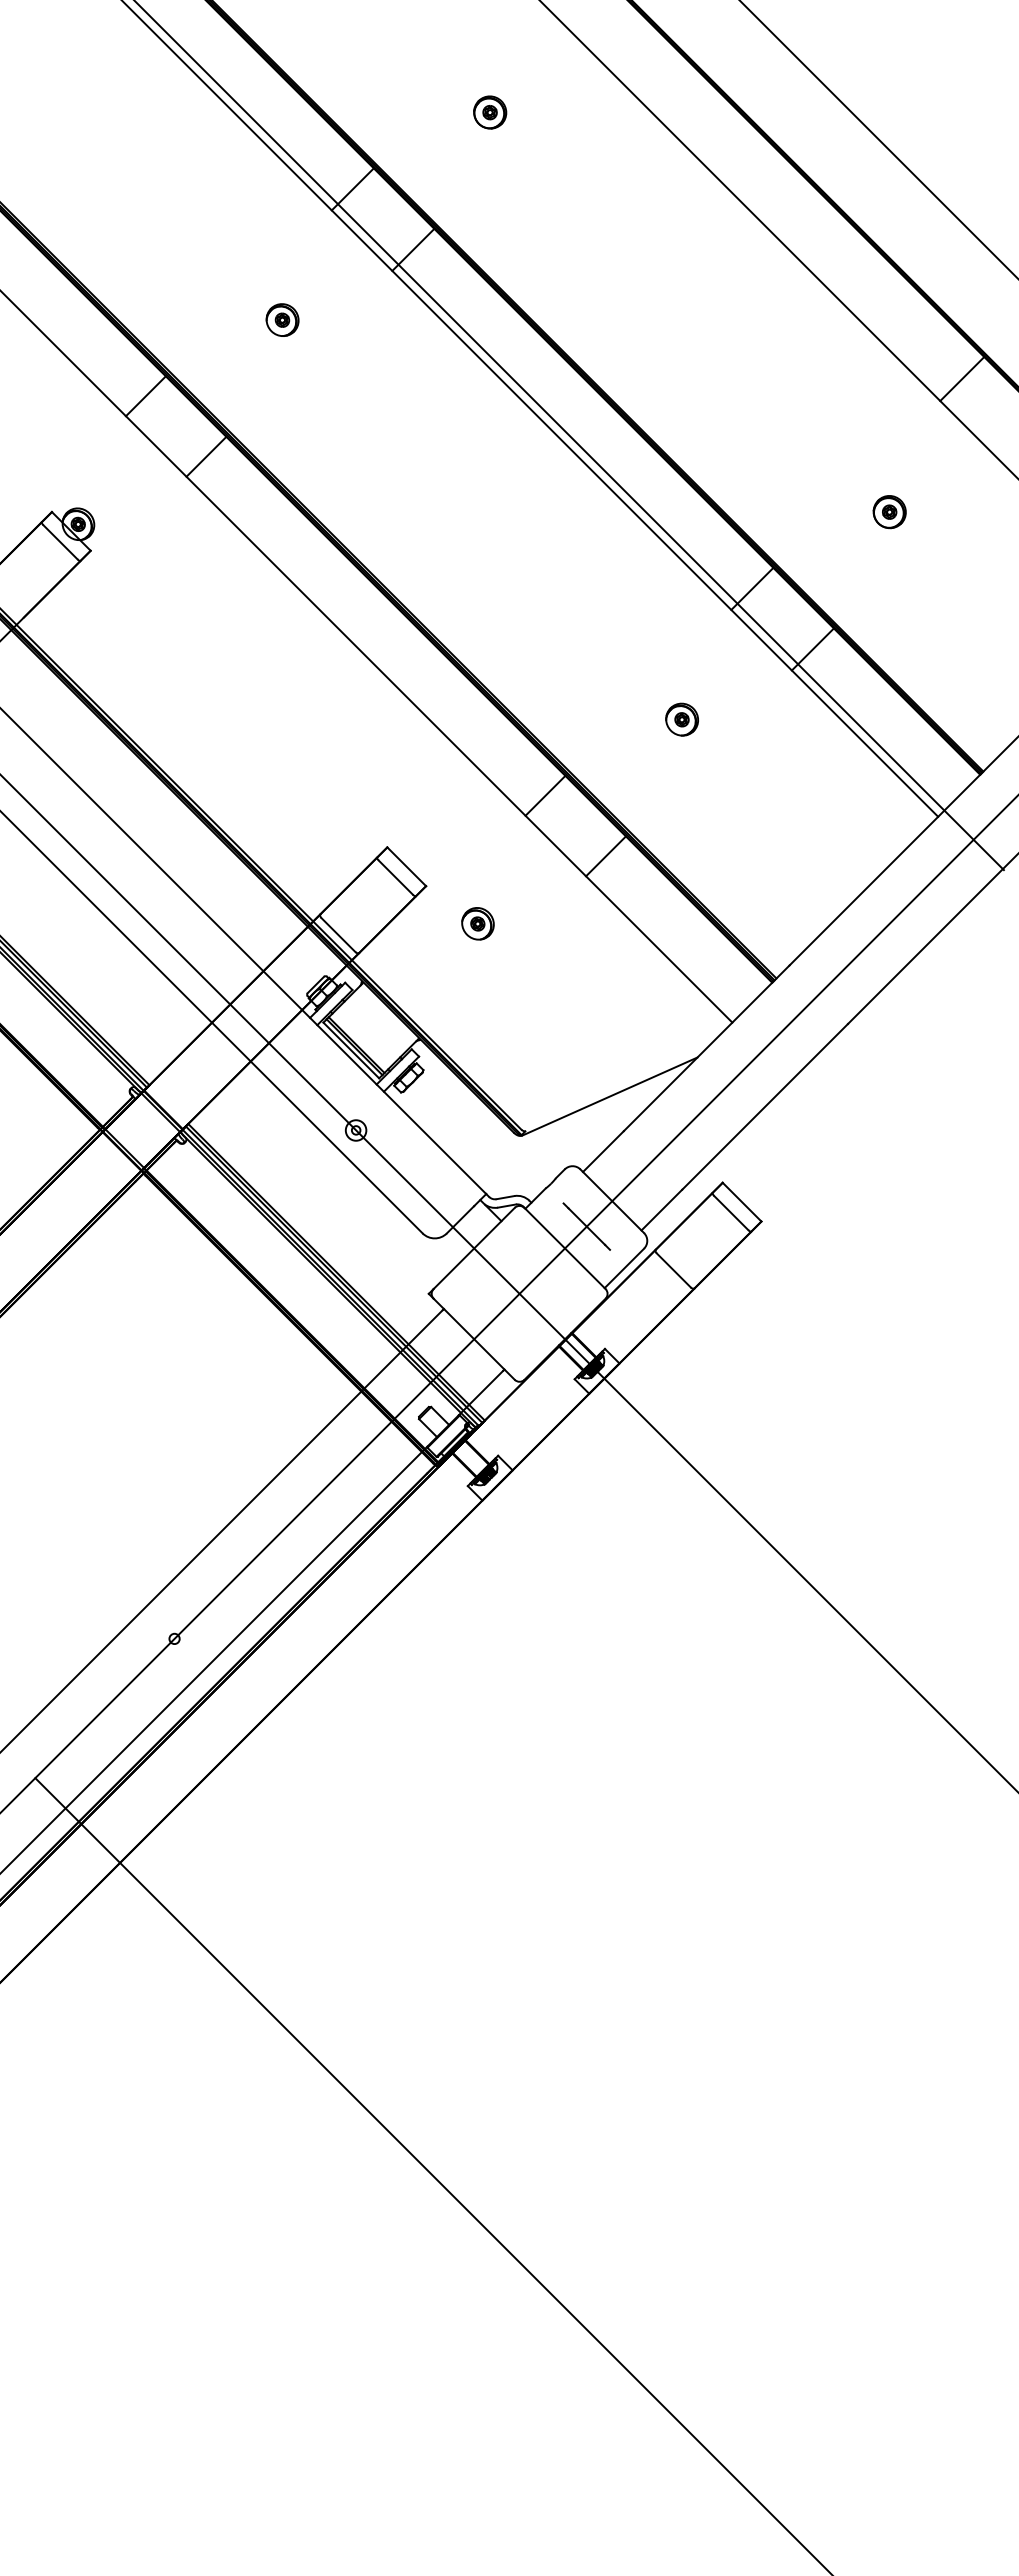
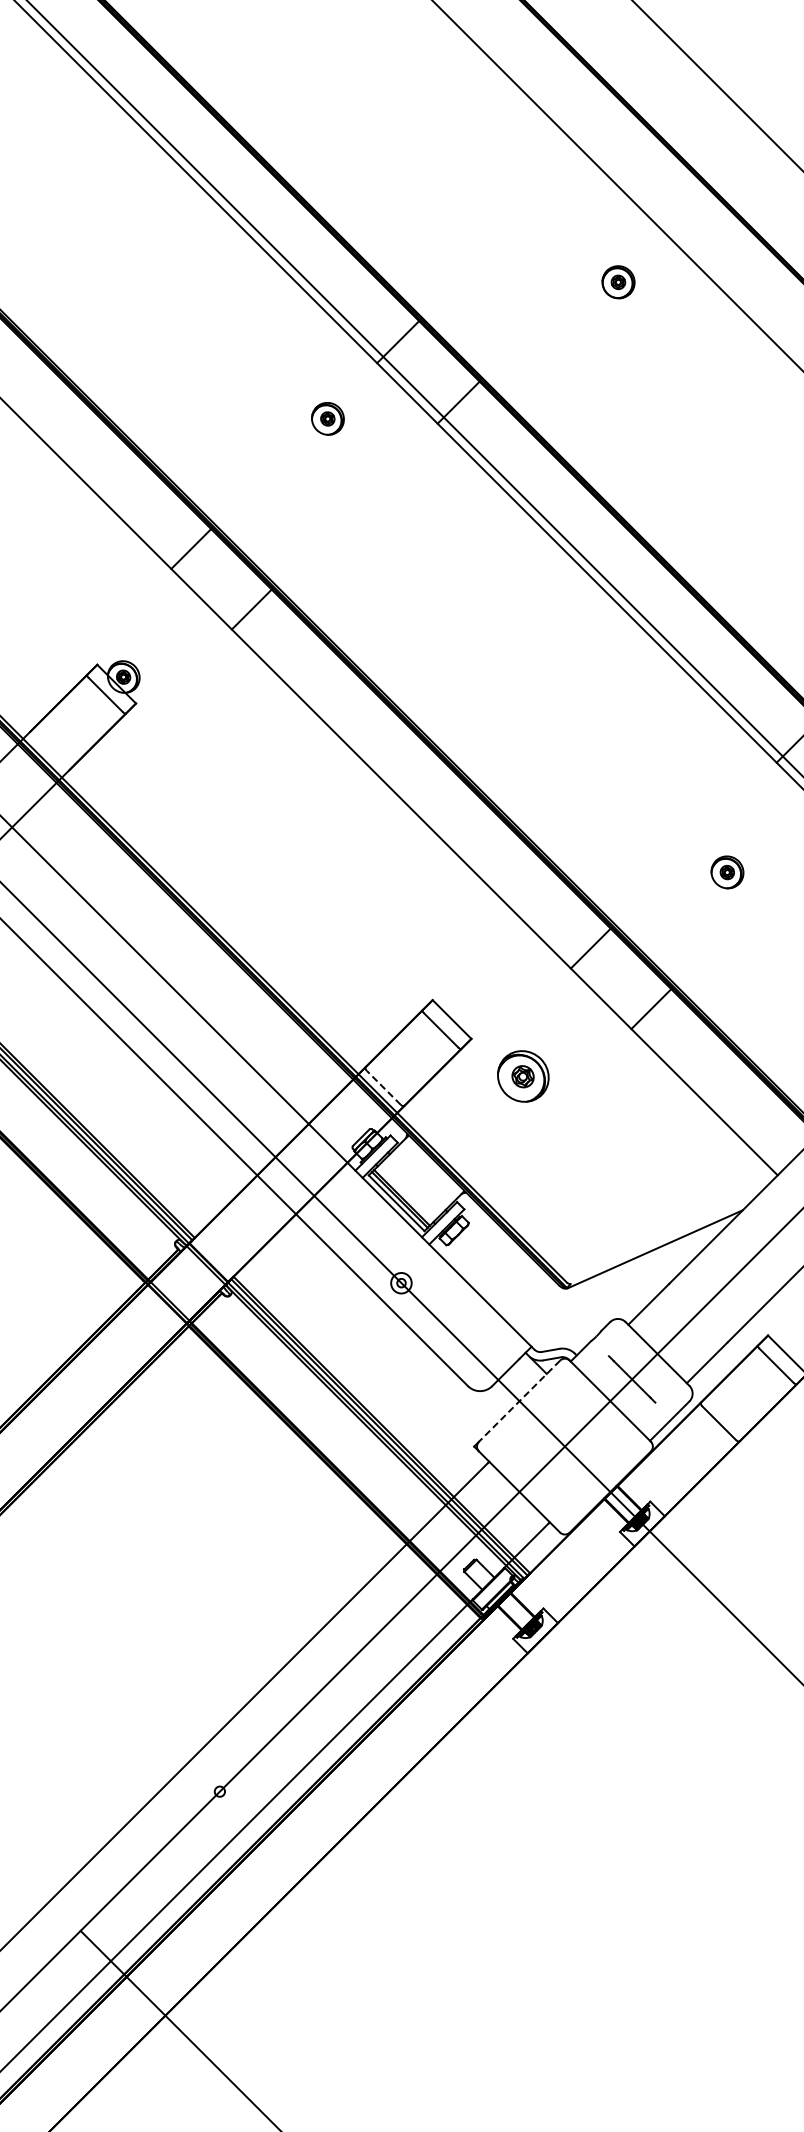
part: (490, 112) -> (618, 282), moved
part: (282, 319) -> (327, 418), moved
part: (477, 923) -> (522, 1076), size x1.6
line: (338, 935) -> (383, 1088), solid -> dashed
line: (473, 1248) -> (518, 1401), solid -> dashed

